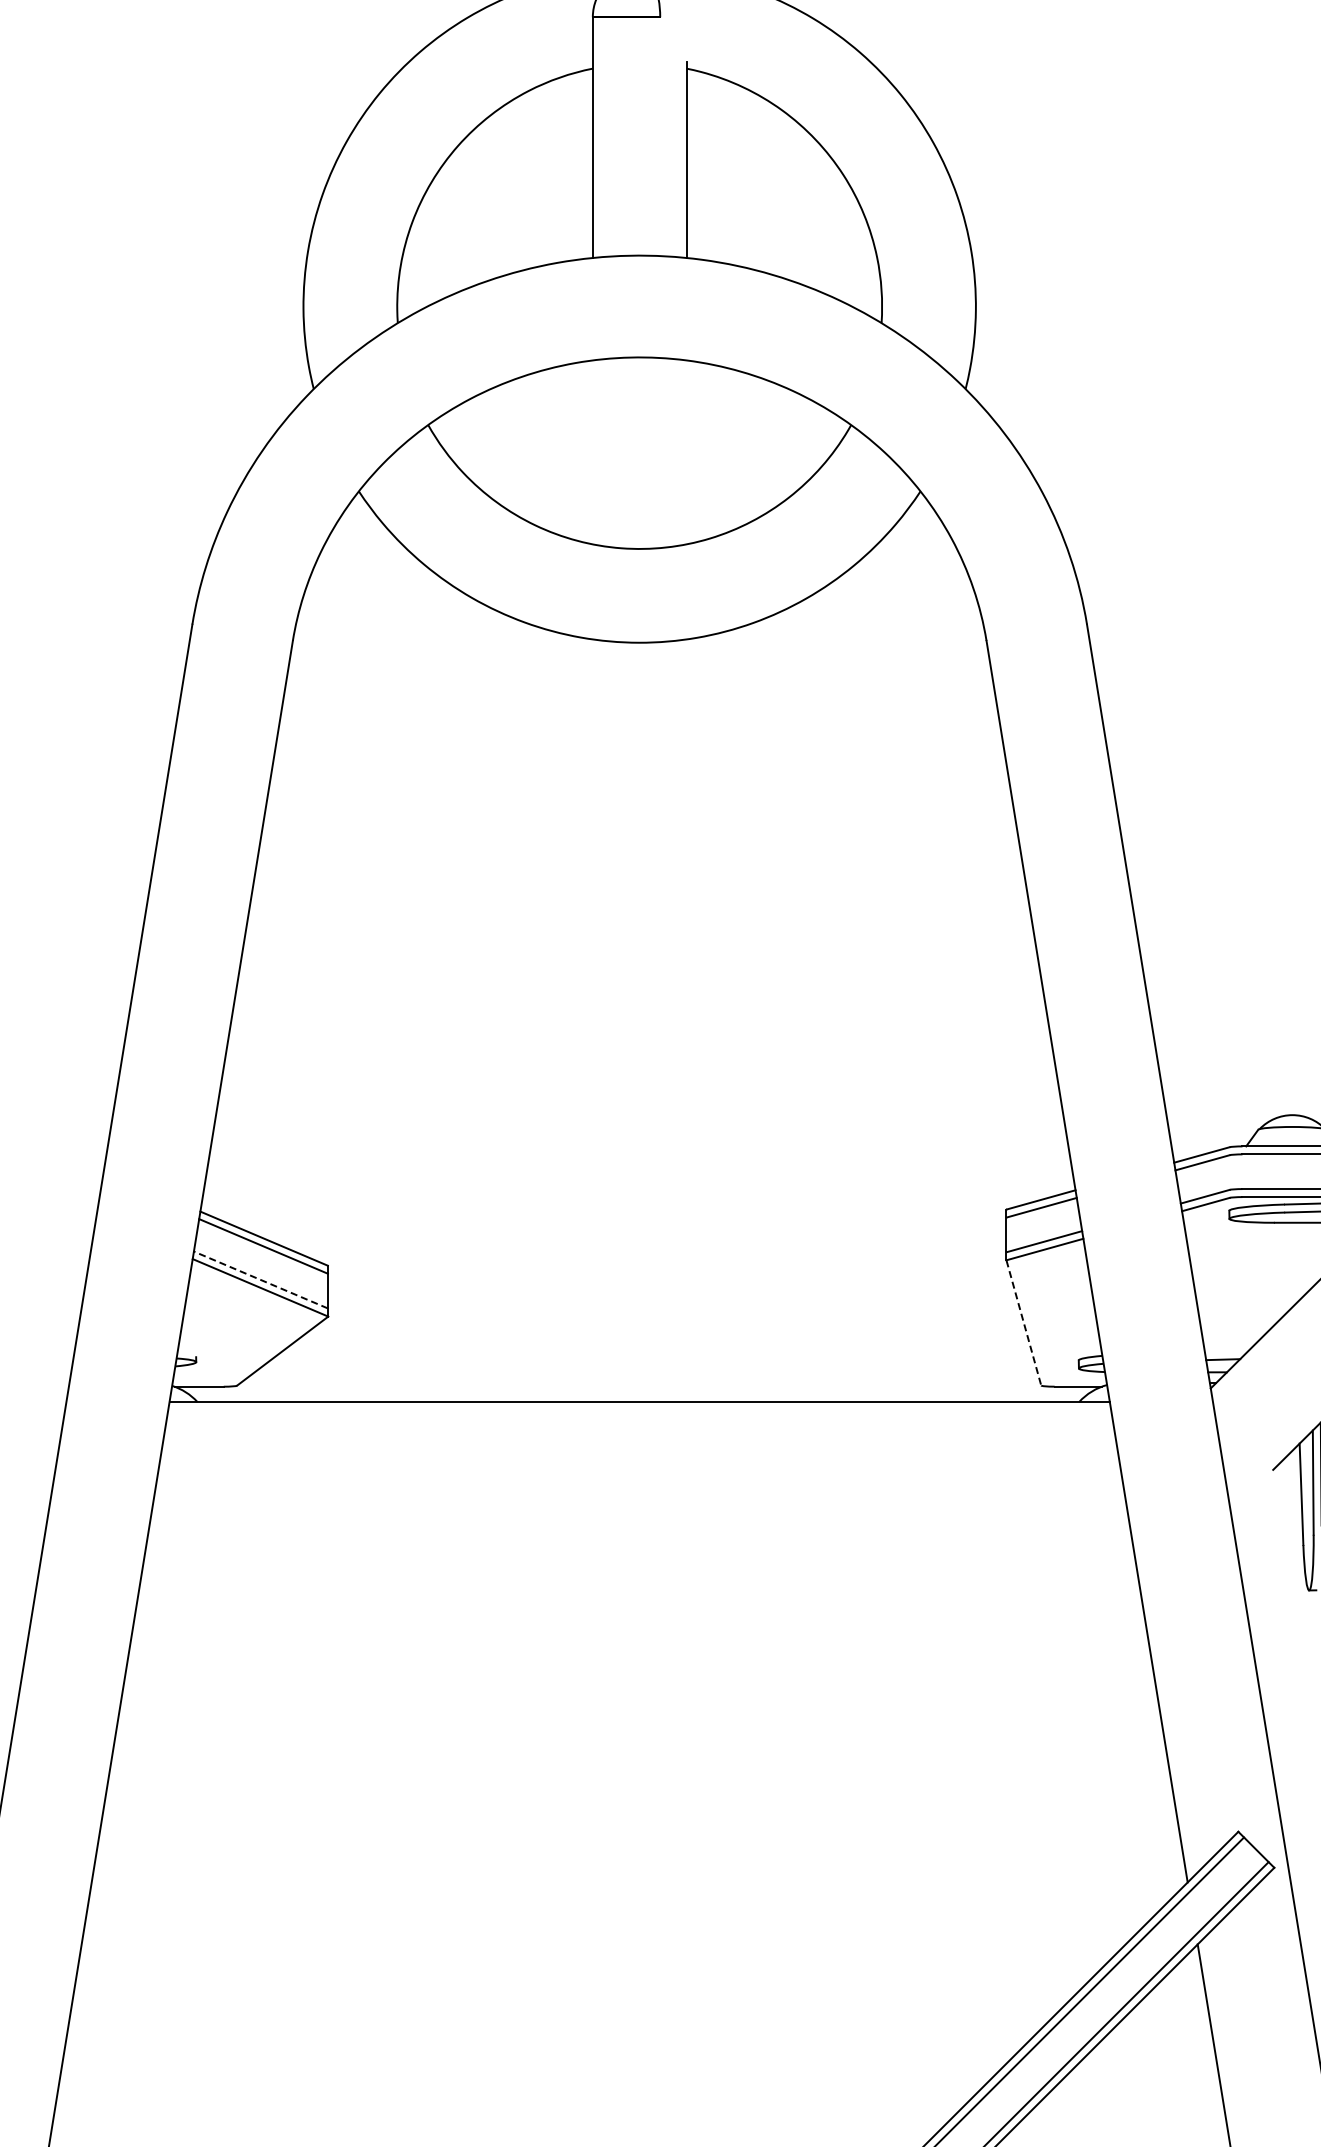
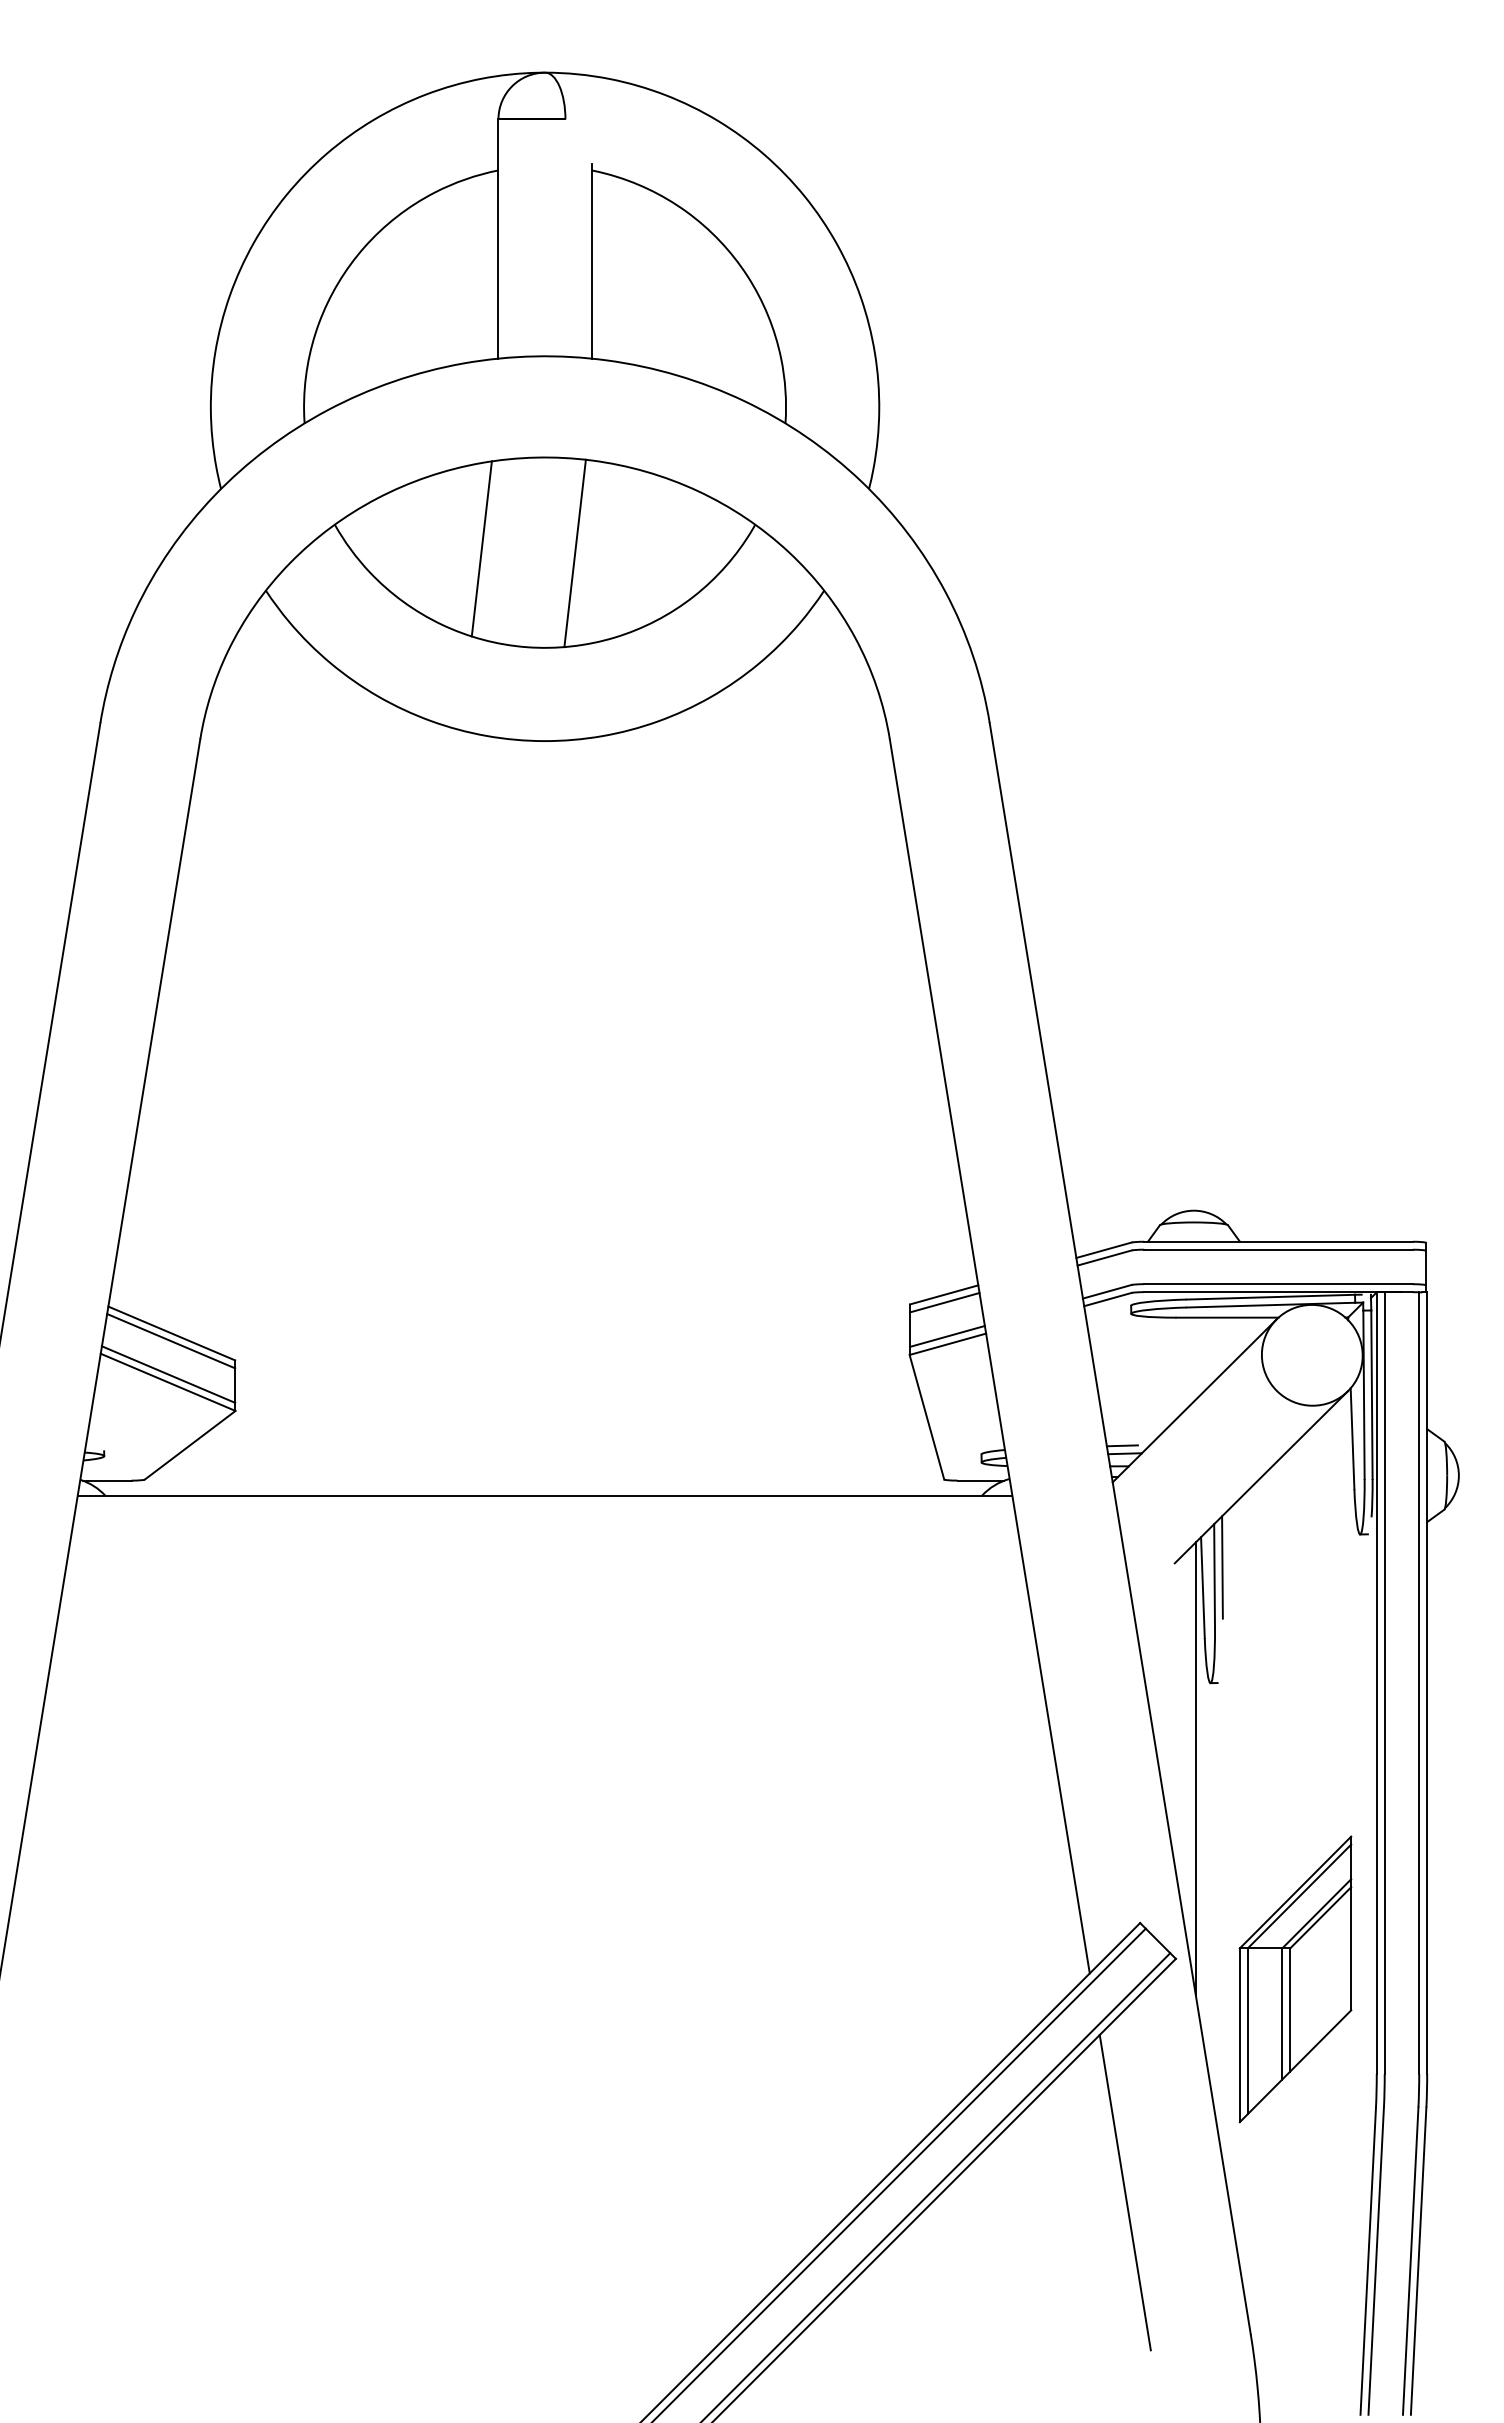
line: (575, 448) -> (481, 548), added
line: (669, 454) -> (574, 553), added
line: (260, 1279) -> (168, 1374), dashed -> solid
line: (1023, 1323) -> (926, 1417), dashed -> solid
line: (1219, 1351) -> (1121, 1445), added
line: (1294, 1676) -> (1195, 1768), added

